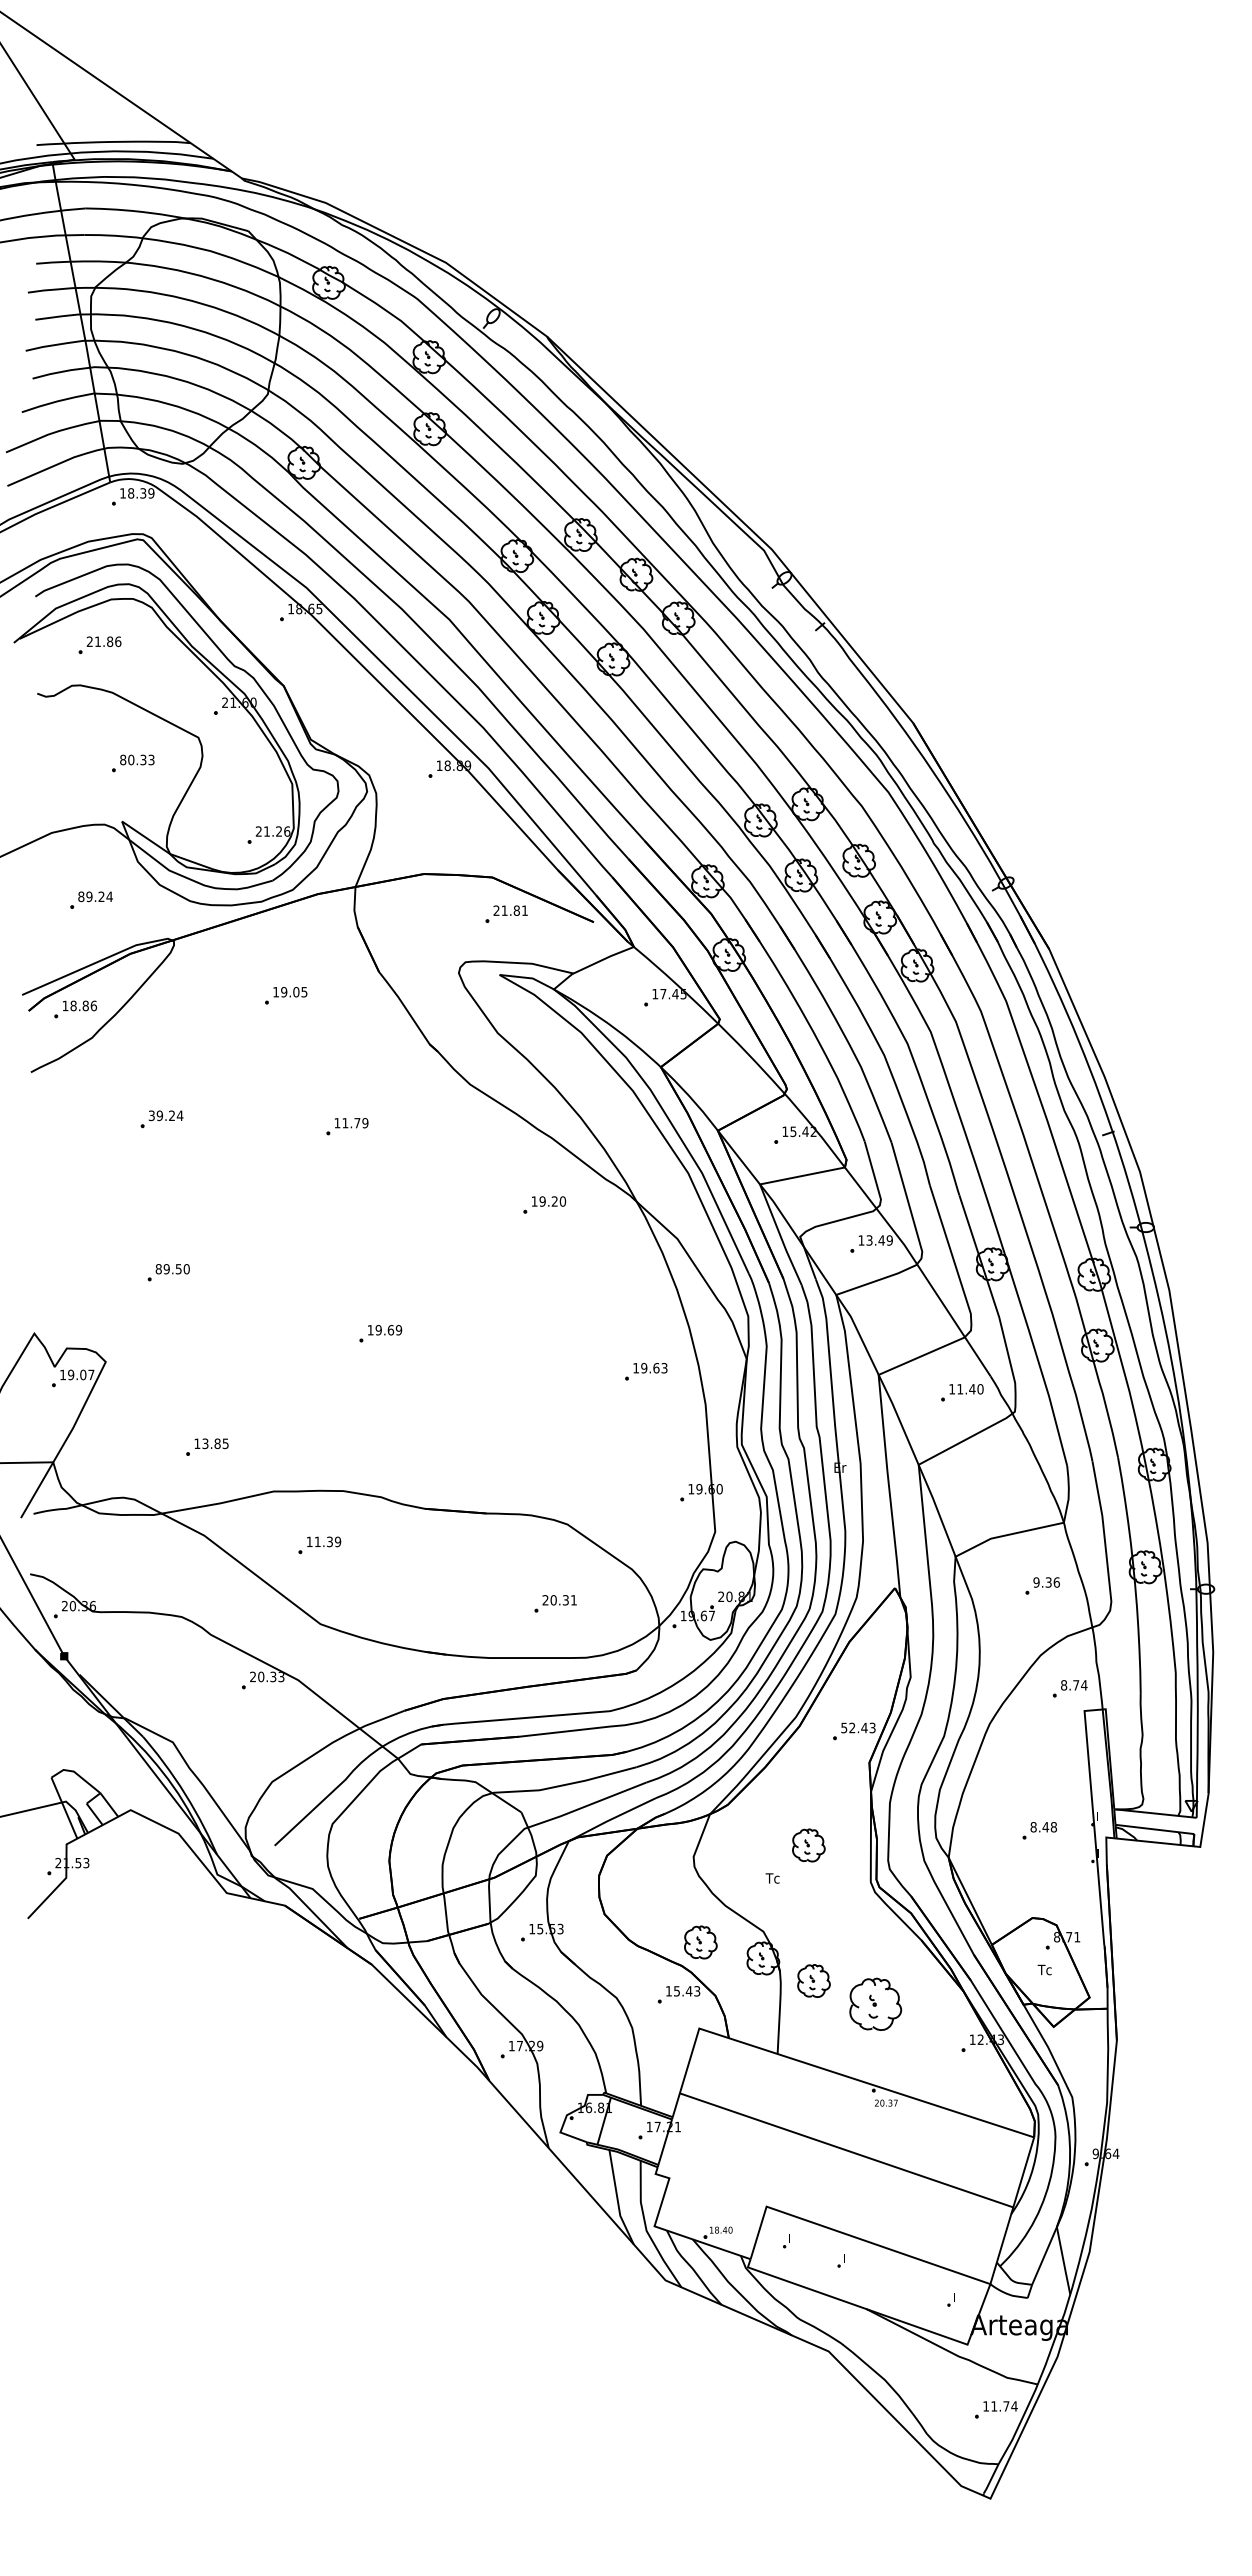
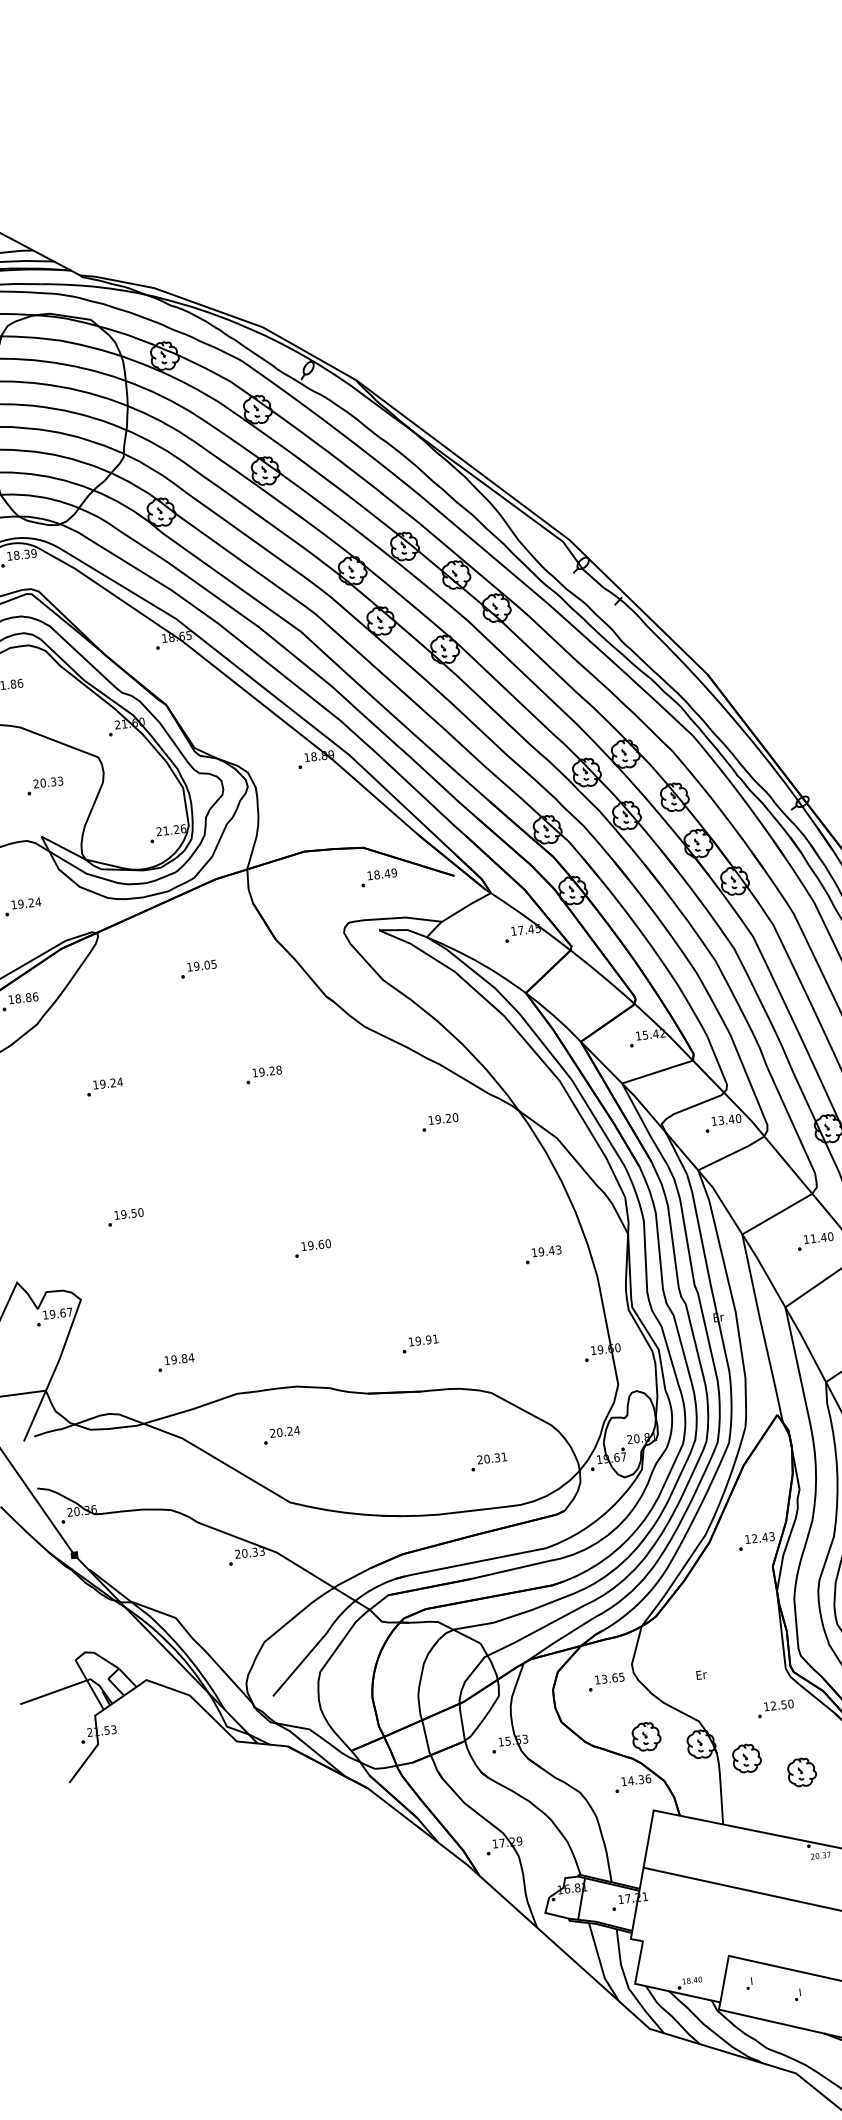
text: (123, 759) -> (36, 783), 80.33 -> 20.33
text: (81, 896) -> (14, 904), 89.24 -> 19.24
text: (510, 910) -> (381, 874), 21.81 -> 18.49
text: (151, 1115) -> (95, 1084), 39.24 -> 19.24
text: (355, 1123) -> (270, 1071), 11.79 -> 19.28
text: (889, 1240) -> (738, 1118), 13.49 -> 13.40
text: (158, 1269) -> (116, 1215), 89.50 -> 19.50
text: (398, 1330) -> (327, 1243), 19.69 -> 19.60
text: (656, 1368) -> (551, 1250), 19.63 -> 19.43
text: (83, 1374) -> (63, 1312), 19.07 -> 19.67
text: (215, 1443) -> (182, 1358), 13.85 -> 19.84
part: (491, 1458) -> (419, 1344), added
text: (323, 1541) -> (284, 1431), 11.39 -> 20.24
text: (844, 1727) -> (747, 1538), 52.43 -> 12.43
part: (808, 1845) -> (728, 1643), removed
part: (661, 1873) -> (606, 1681), added
text: (772, 1878) -> (701, 1675), Tc -> Er
part: (853, 1926) -> (775, 1708), added
text: (686, 1991) -> (639, 1780), 15.43 -> 14.36
part: (875, 2004) -> (801, 1772), size x0.62

